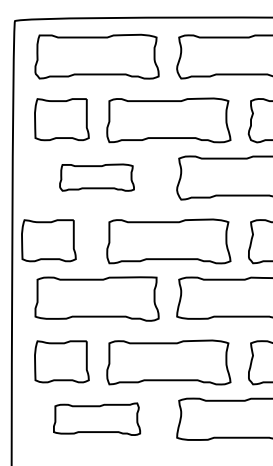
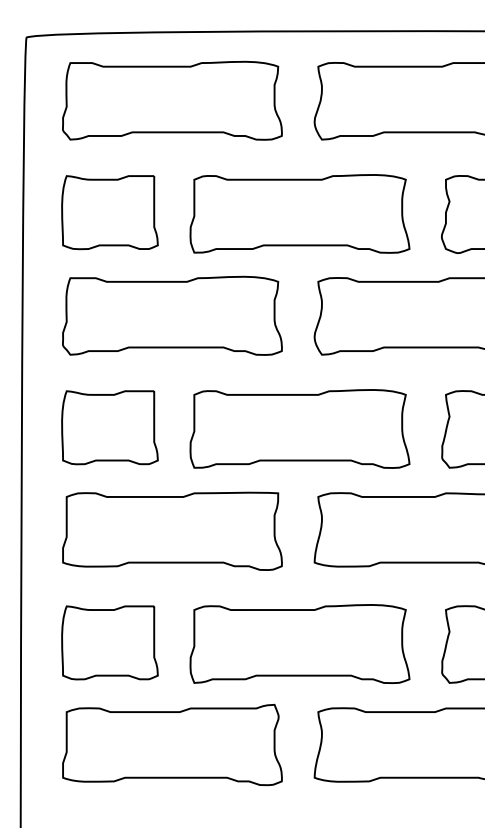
part: (96, 177) -> (171, 315), size x1.67
part: (48, 240) -> (109, 427), moved
part: (96, 418) -> (171, 743), size x1.43

